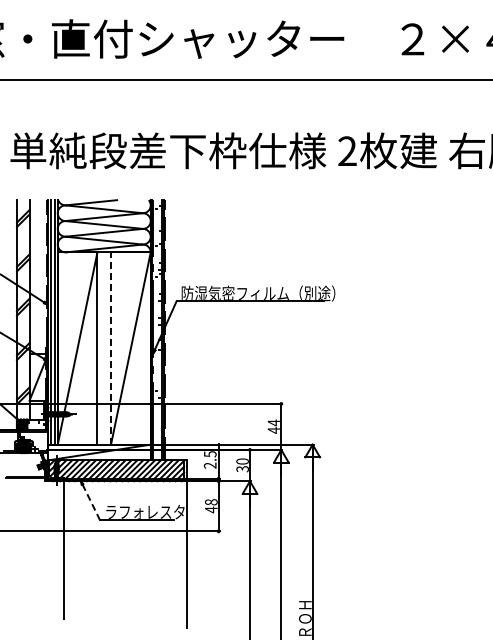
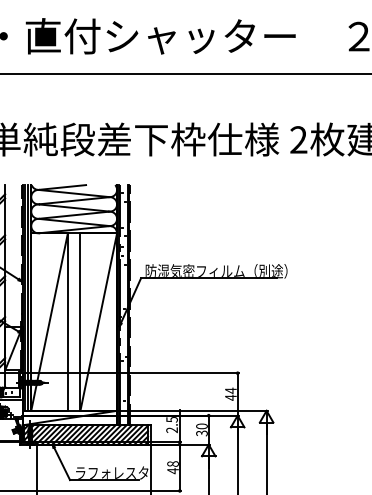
line: (111, 348) -> (80, 322), dashed -> solid
line: (91, 502) -> (62, 464), dashed -> solid

